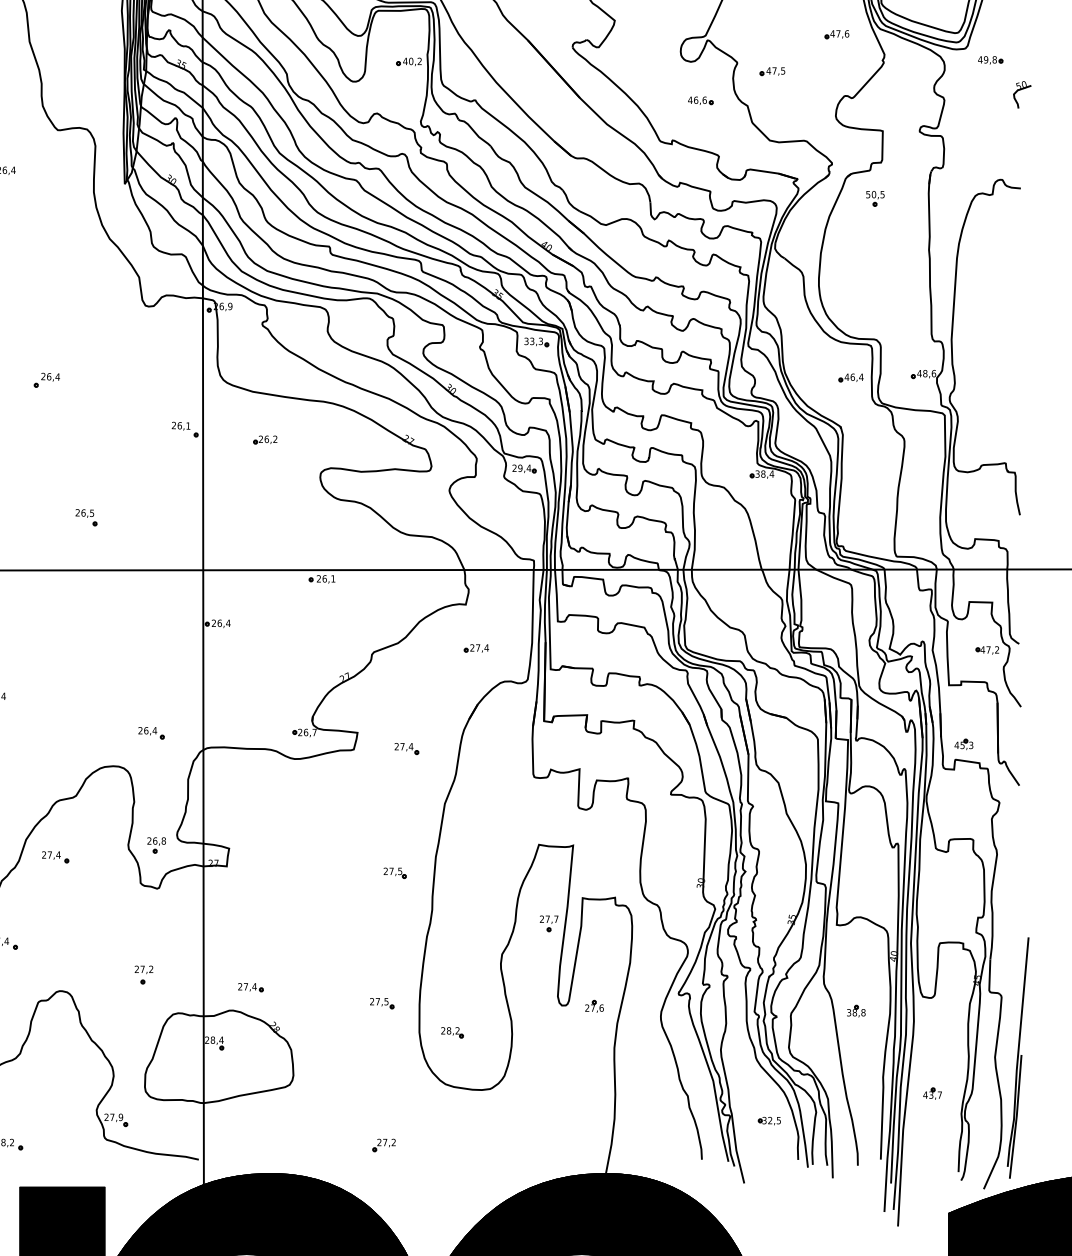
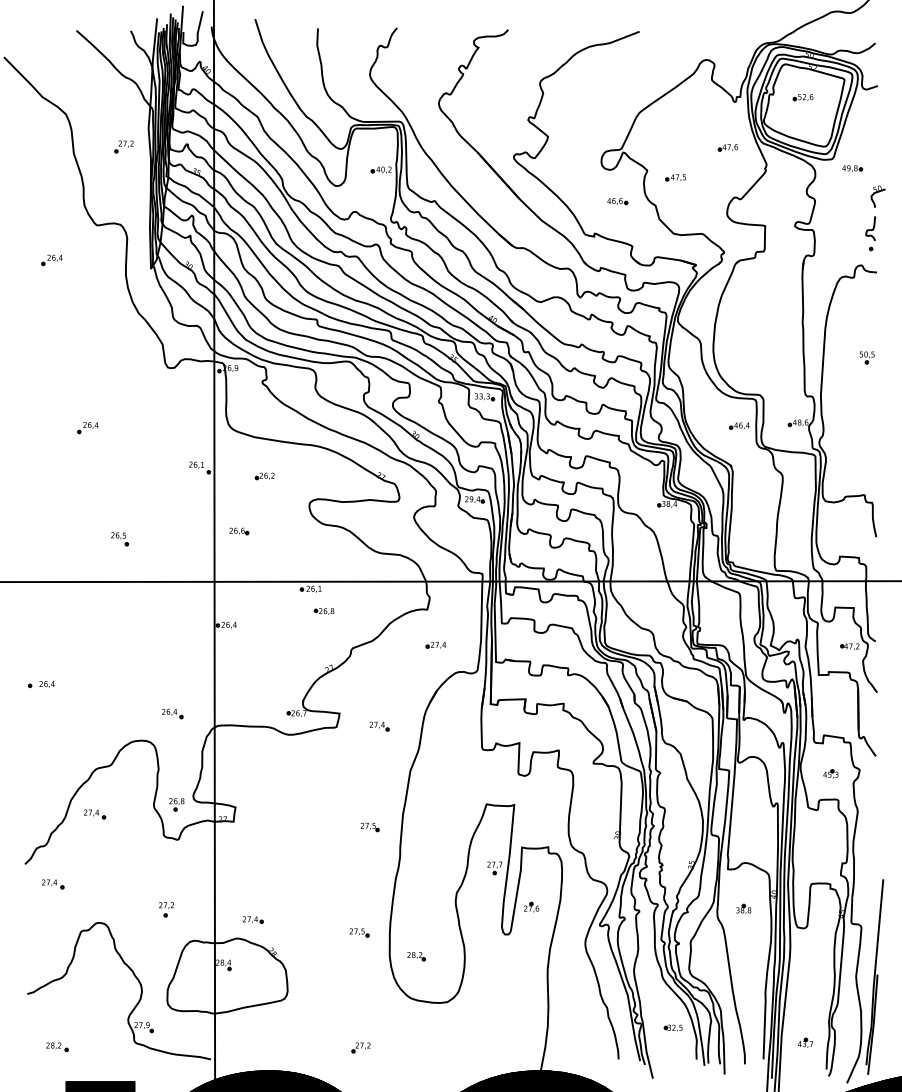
part: (90, 32) -> (123, 146), added
part: (1012, 140) -> (870, 233), added
part: (874, 198) -> (866, 357), moved
part: (234, 508) -> (239, 531), added
part: (337, 606) -> (323, 611), added
part: (963, 743) -> (830, 773), moved
part: (594, 1005) -> (531, 906), moved
part: (856, 1010) -> (743, 908), moved
part: (932, 1093) -> (805, 1042), moved

